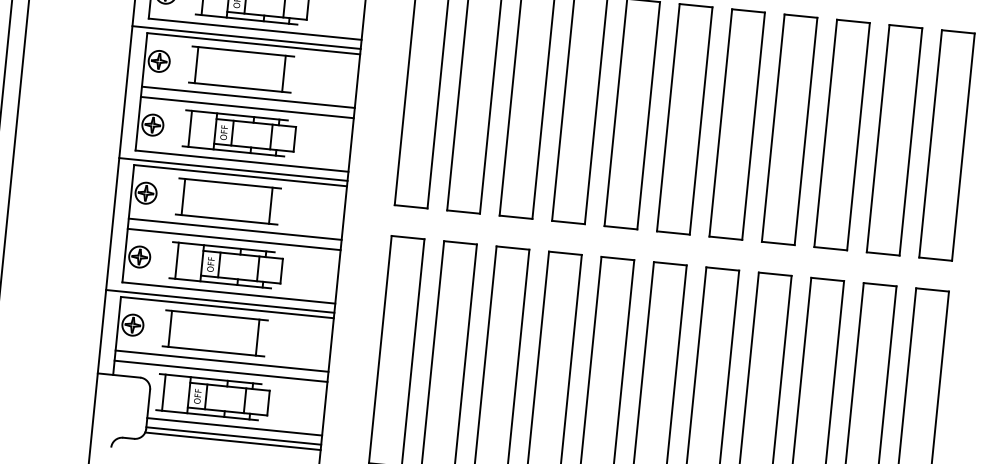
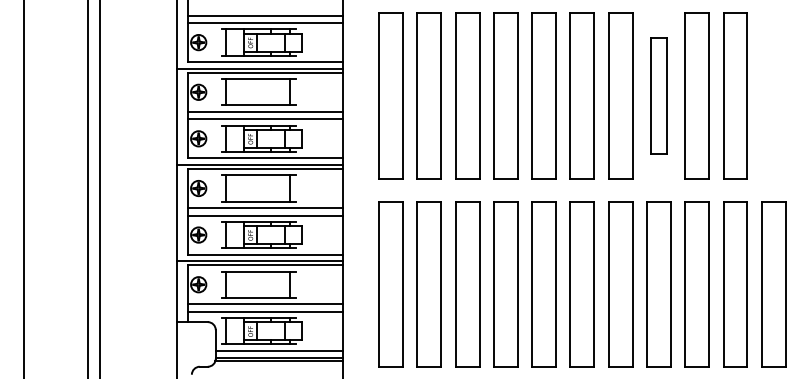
part: (789, 128) -> (658, 95), size x0.7
part: (946, 144) -> (773, 95), removed

